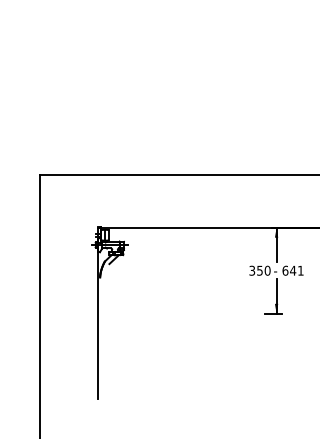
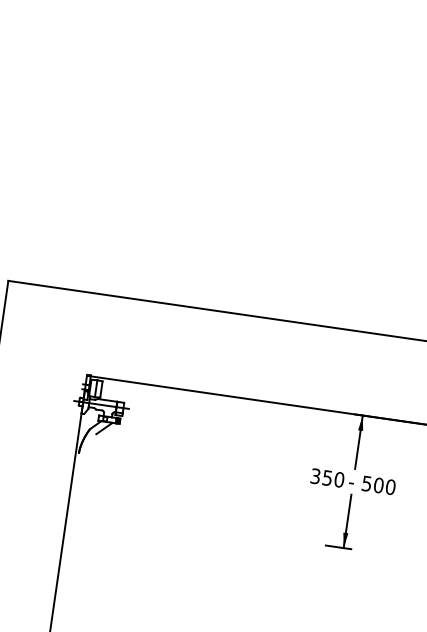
text: (292, 270) -> (377, 484), 641 -> 500

